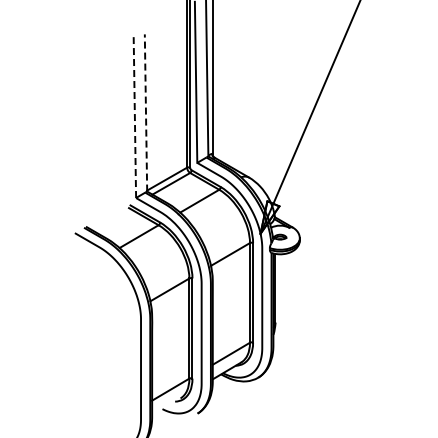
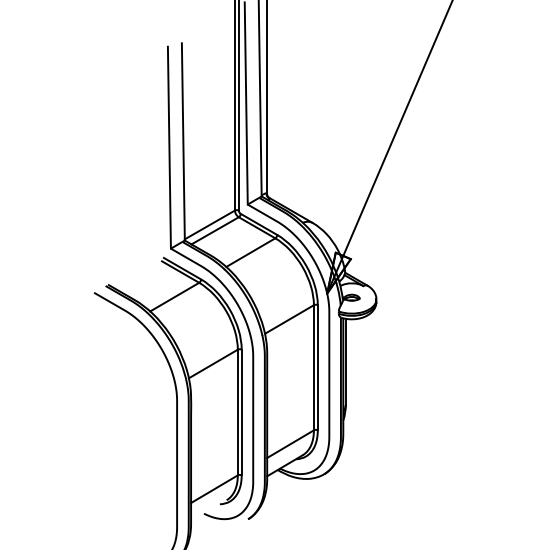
line: (146, 112) -> (183, 141), dashed -> solid
line: (134, 117) -> (168, 147), dashed -> solid

